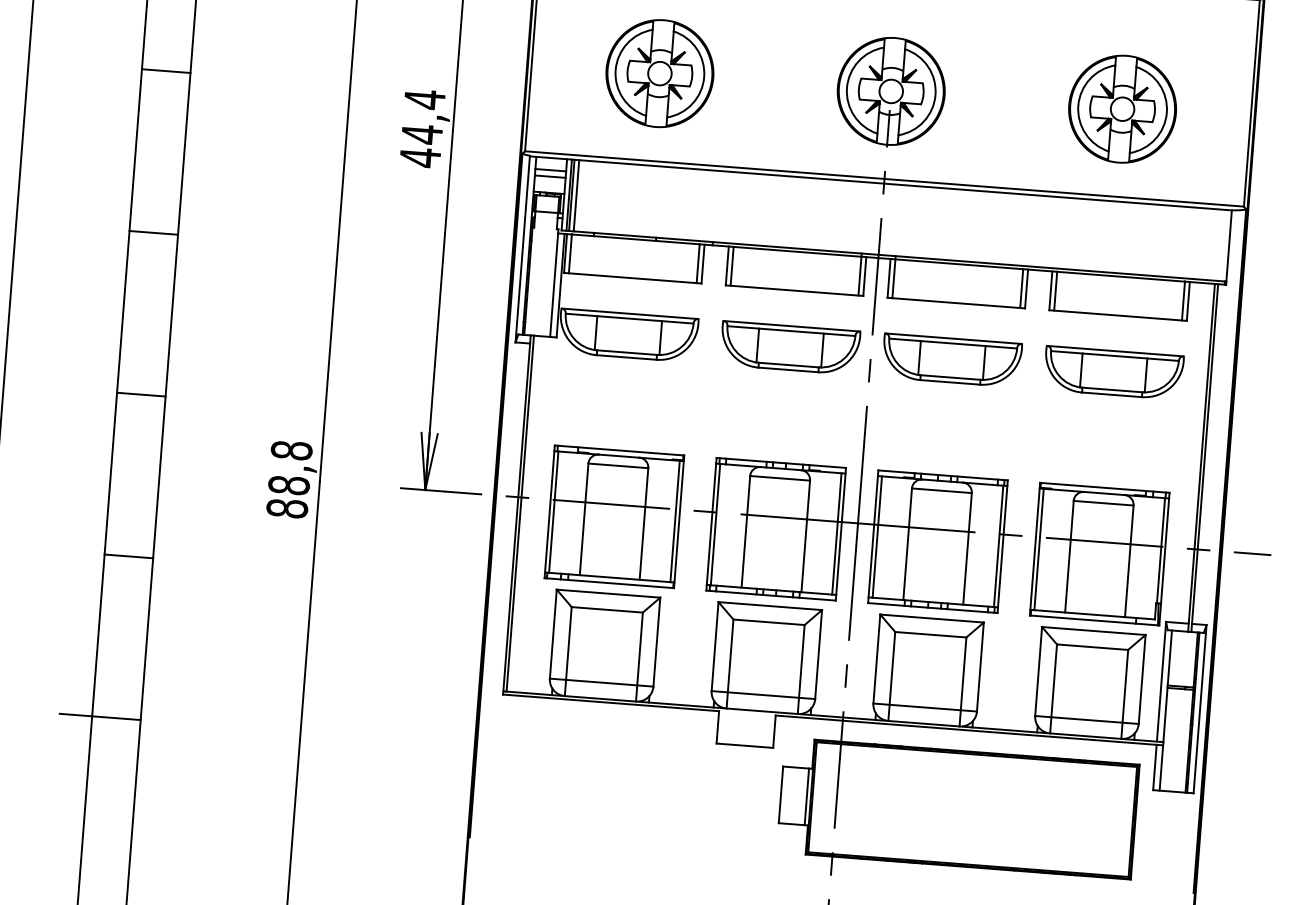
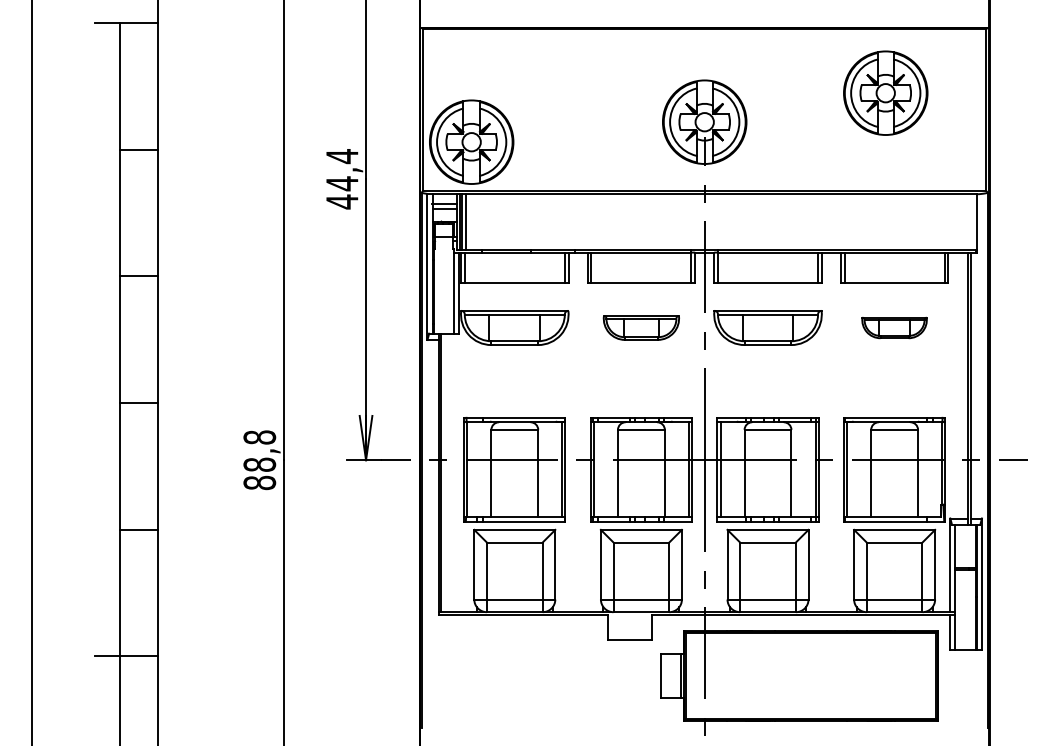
part: (659, 72) -> (471, 141), moved
part: (1122, 108) -> (885, 92), moved
part: (790, 347) -> (641, 327), size x0.7
part: (1113, 372) -> (894, 327), size x0.6

